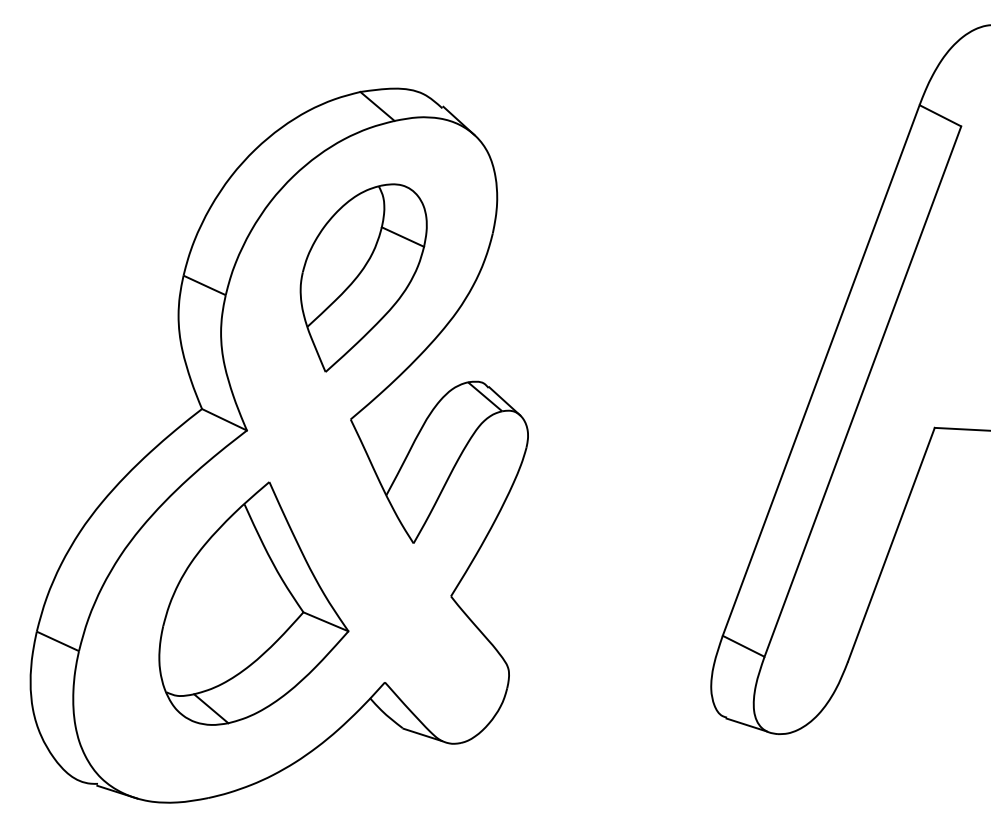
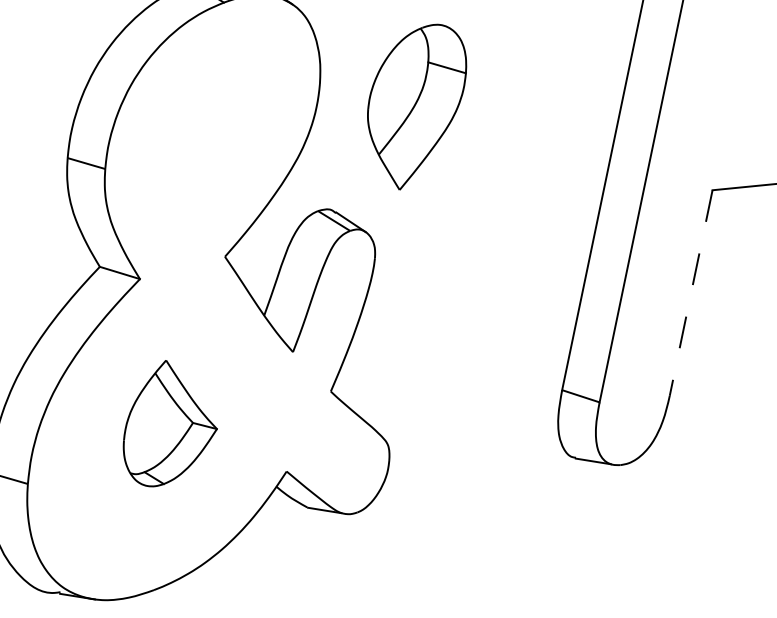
part: (363, 277) -> (419, 106), moved
line: (891, 544) -> (691, 292), solid -> dashed
part: (253, 603) -> (167, 422), size x0.6

